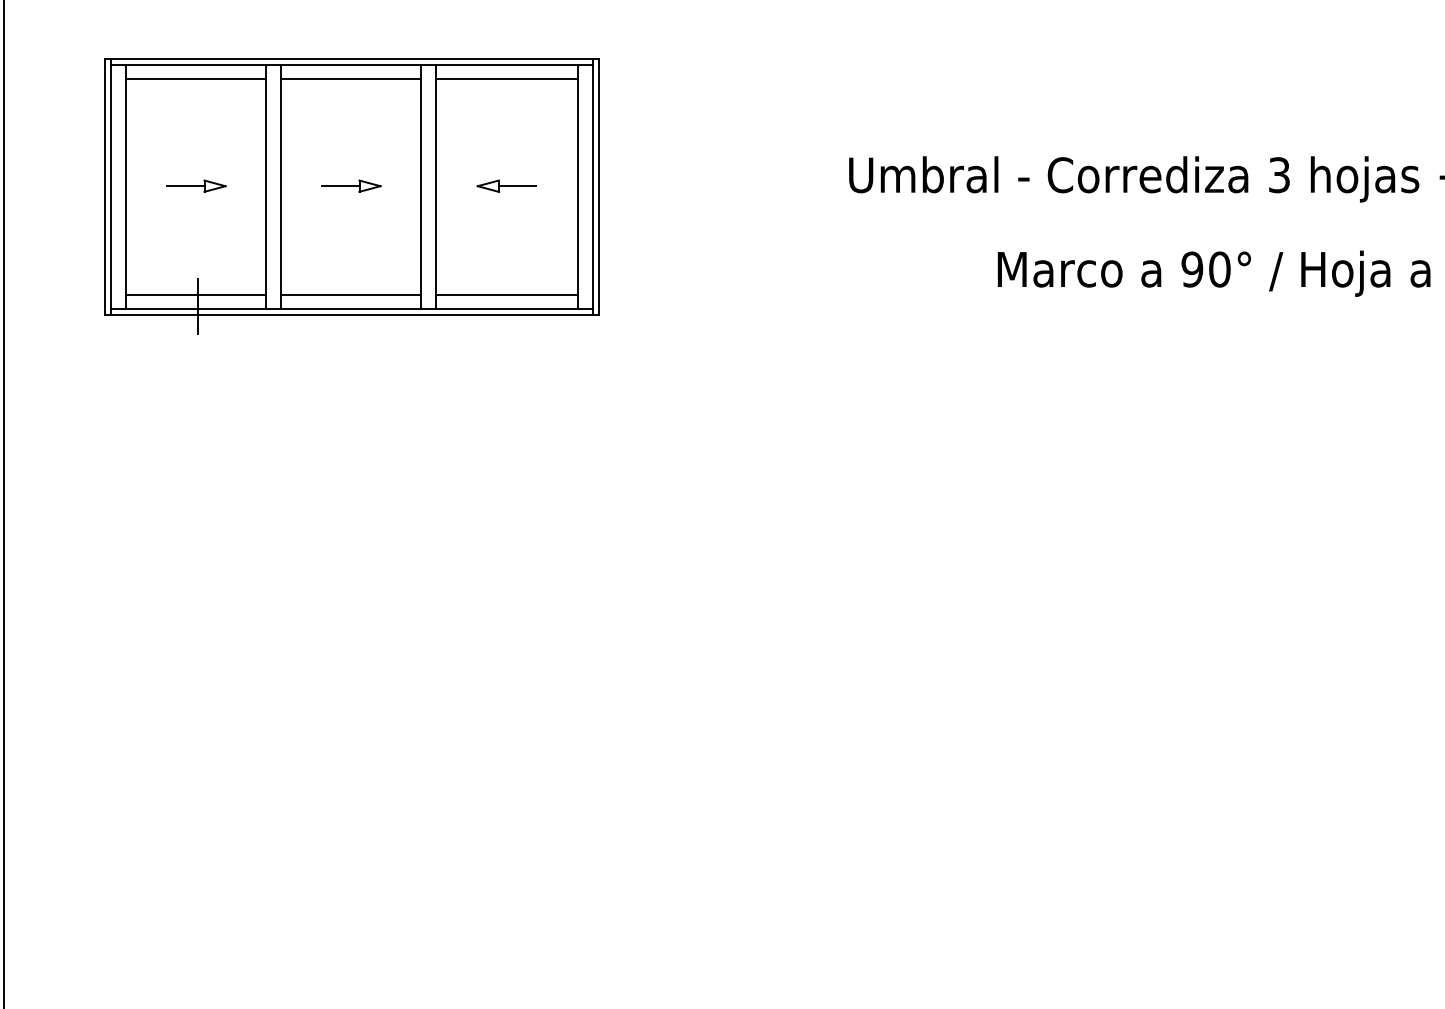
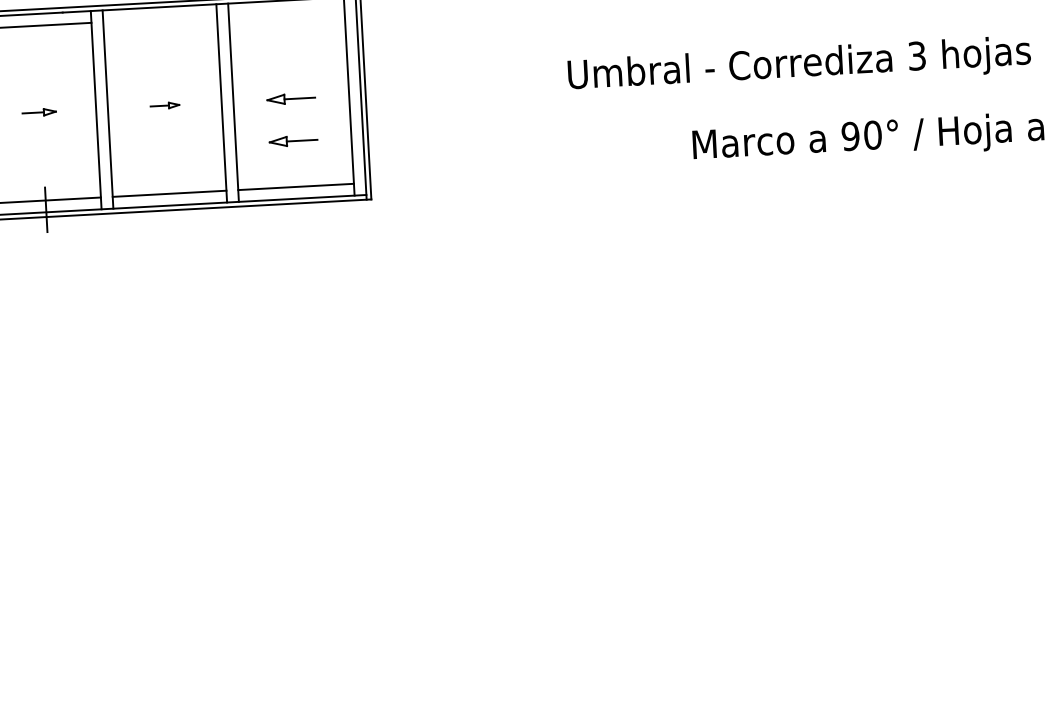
line: (350, 79) -> (159, 19), removed
line: (506, 79) -> (286, 12), removed
part: (196, 185) -> (39, 112), size x0.7
part: (351, 185) -> (165, 105), size x0.6
part: (506, 237) -> (293, 140), added

